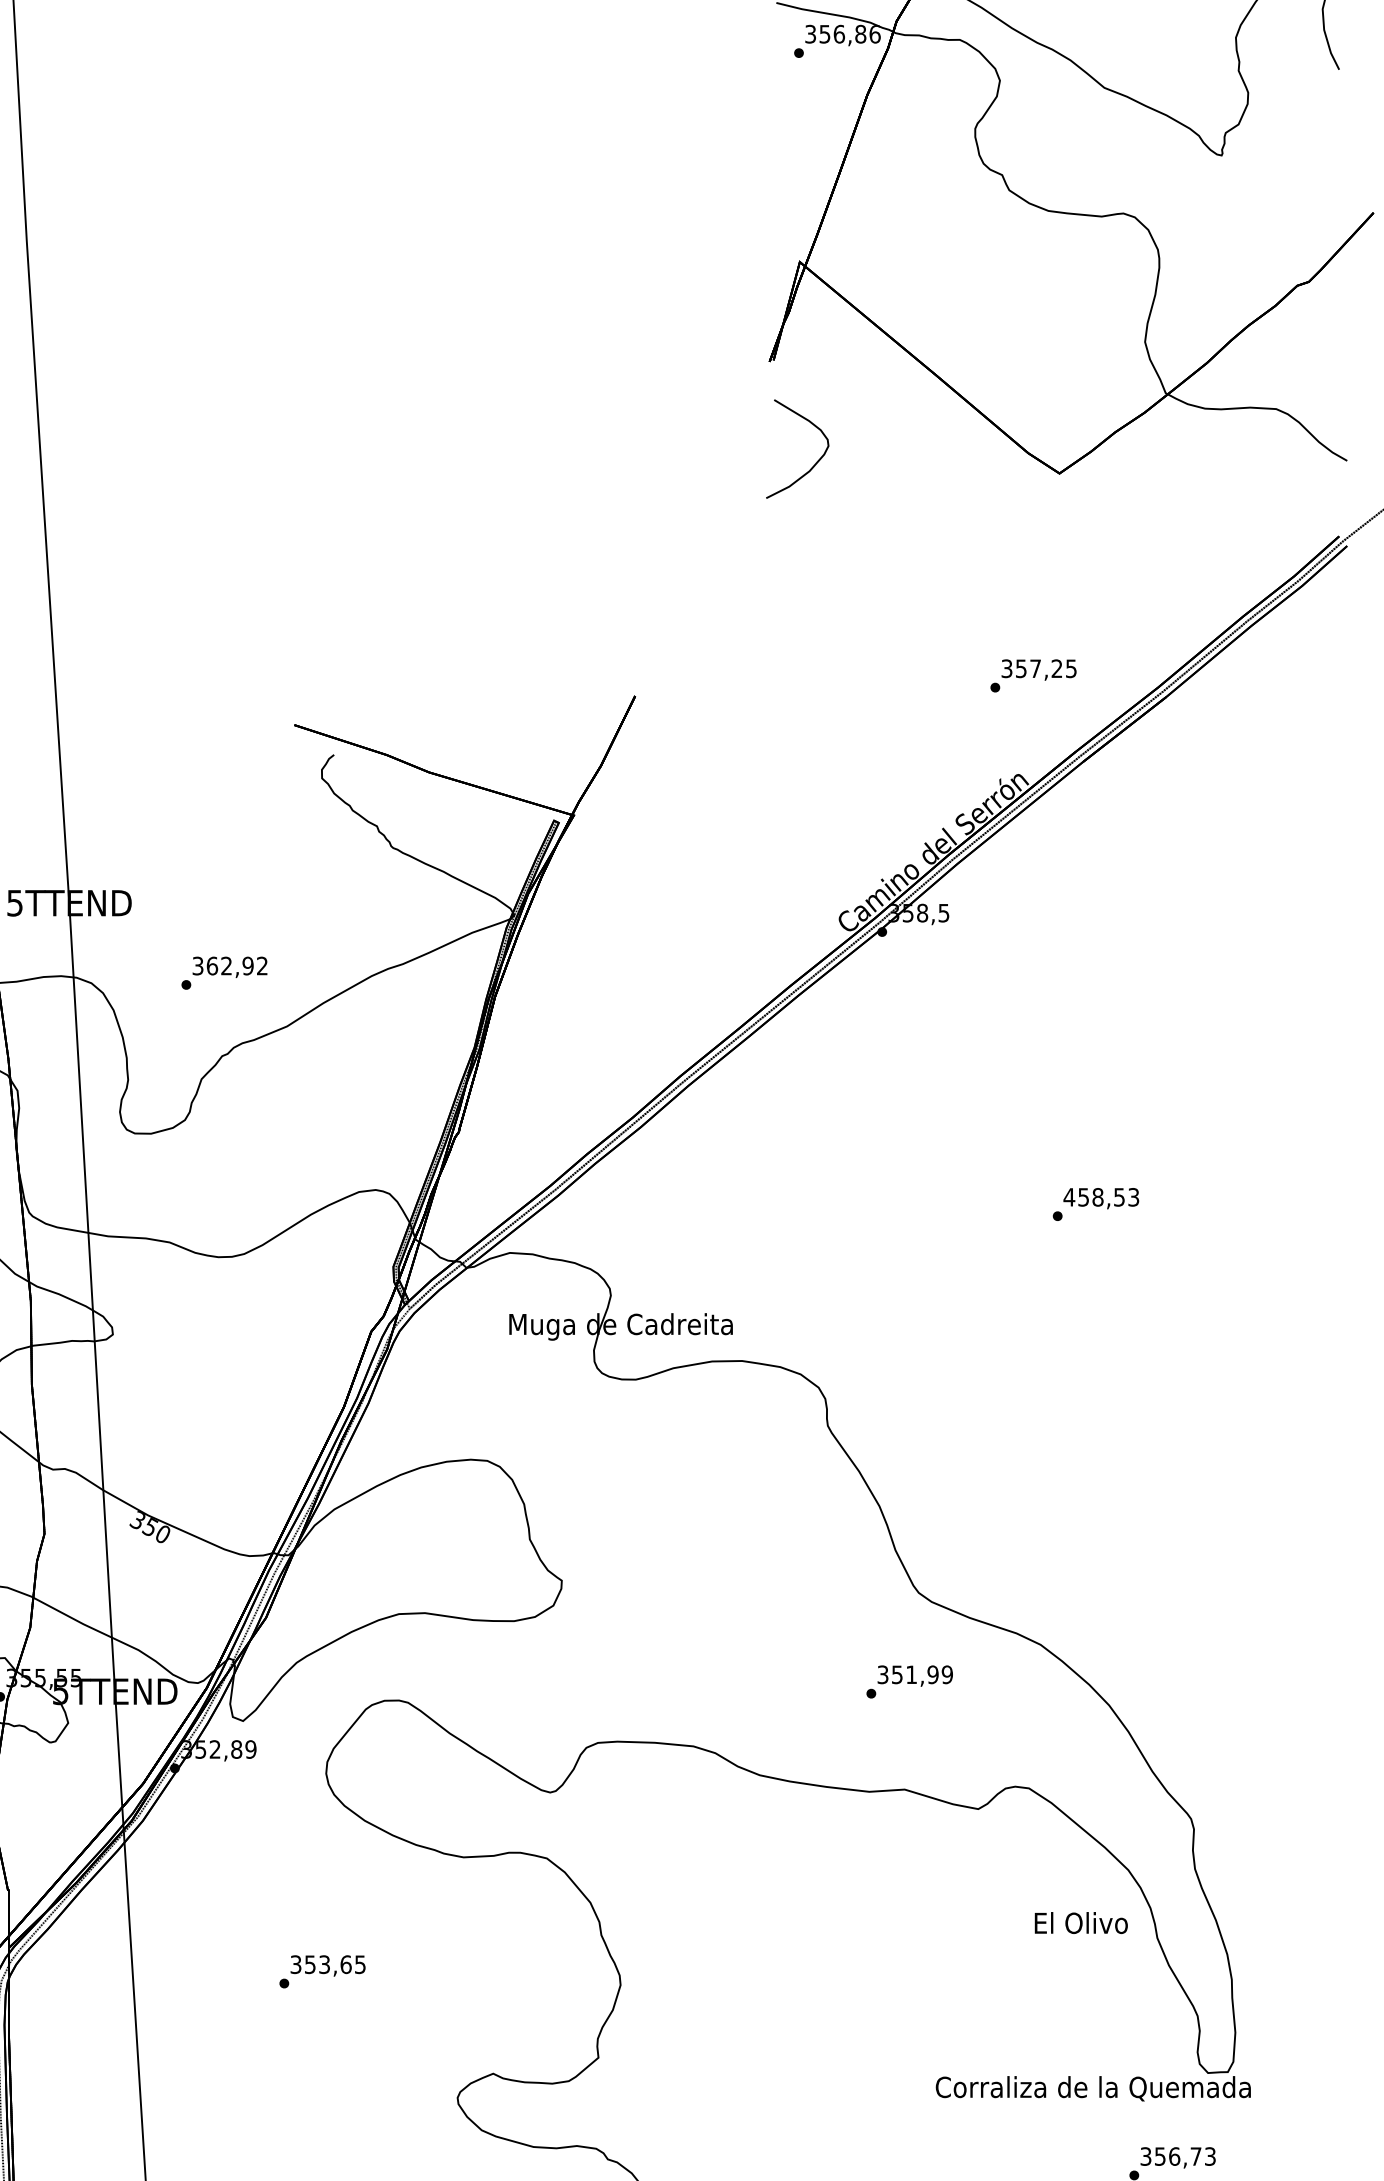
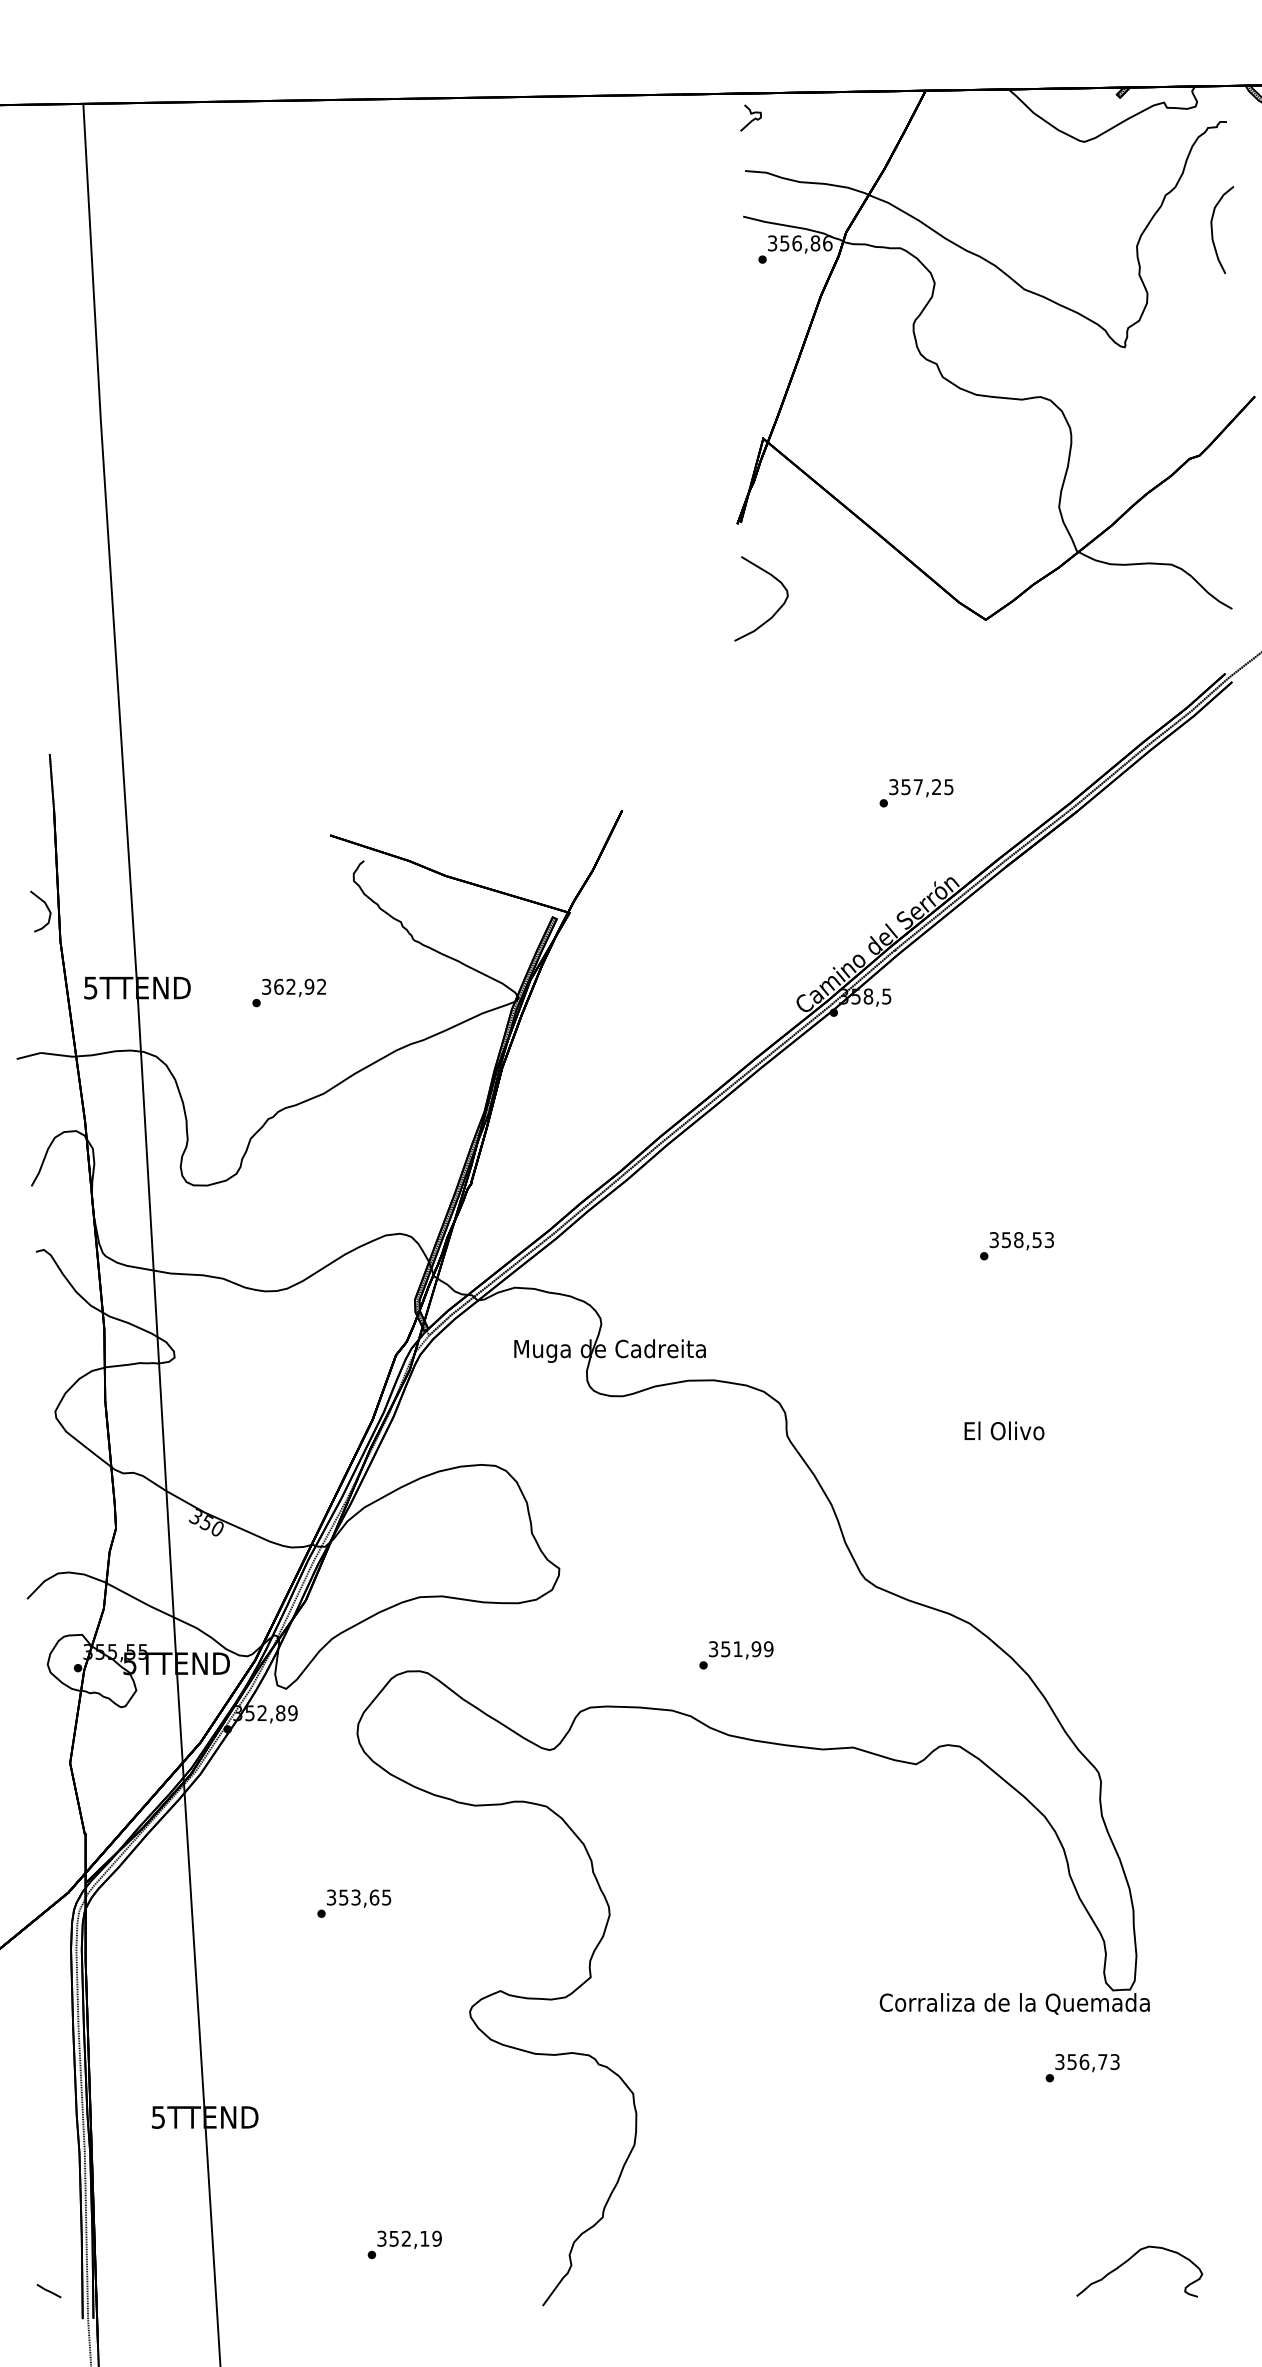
text: (1033, 676) -> (916, 793), moved
text: (223, 972) -> (288, 992), moved
text: (1069, 1197) -> (994, 1240), 458,53 -> 358,53
text: (909, 1682) -> (736, 1655), moved
text: (1081, 1922) -> (1004, 1430), moved

